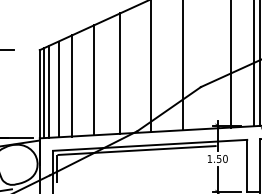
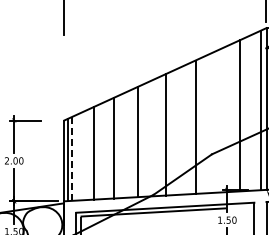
line: (58, 89) -> (81, 156), removed
line: (48, 91) -> (72, 158), solid -> dashed

